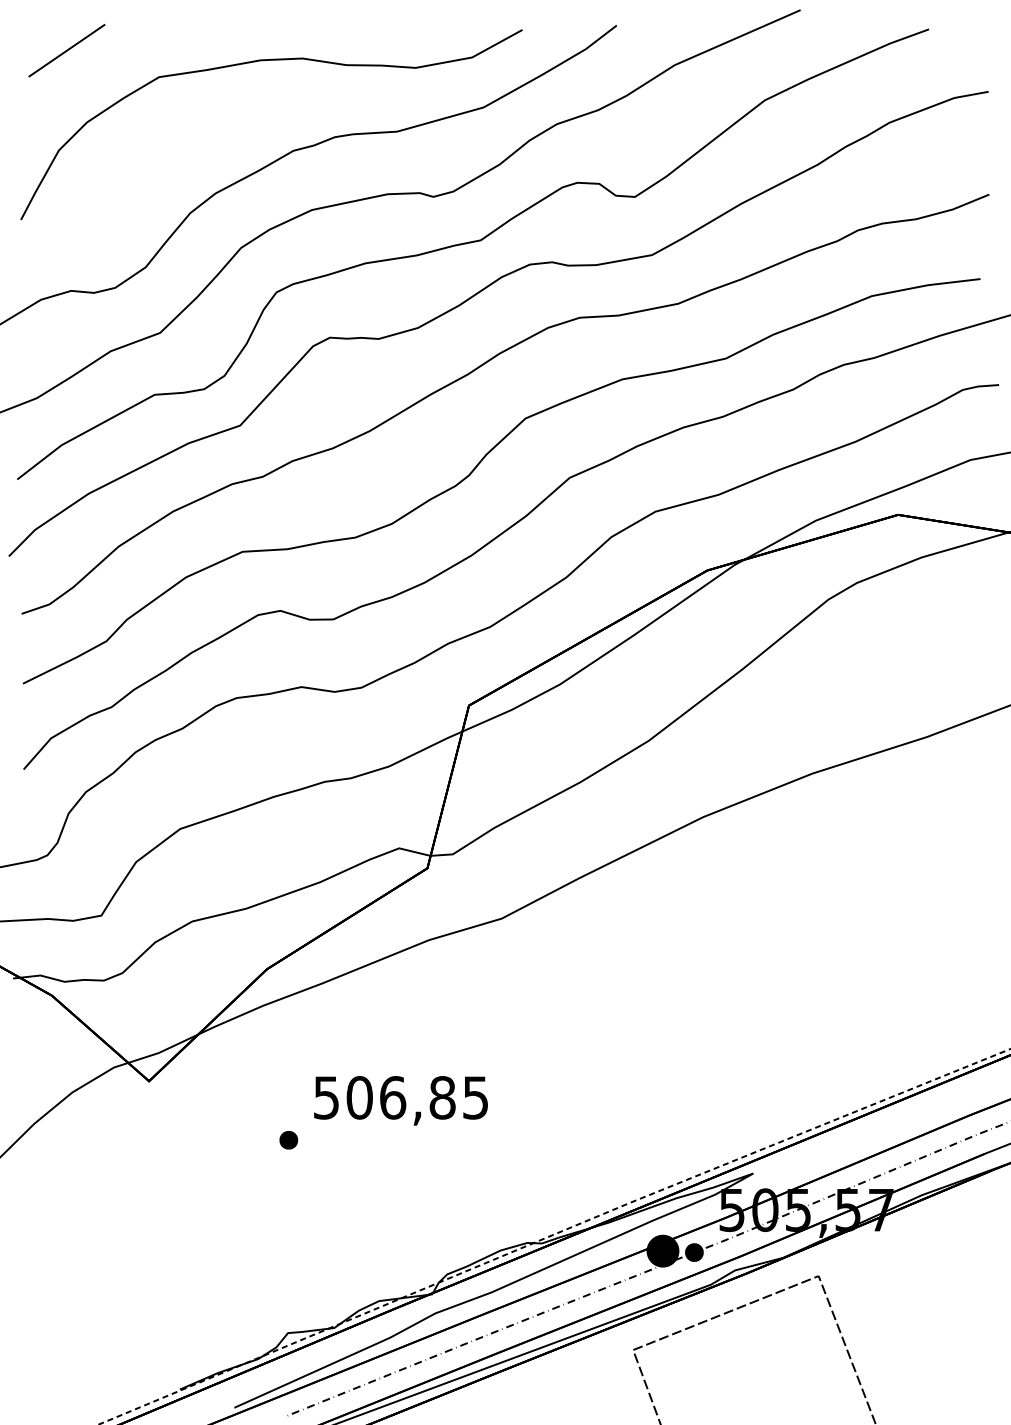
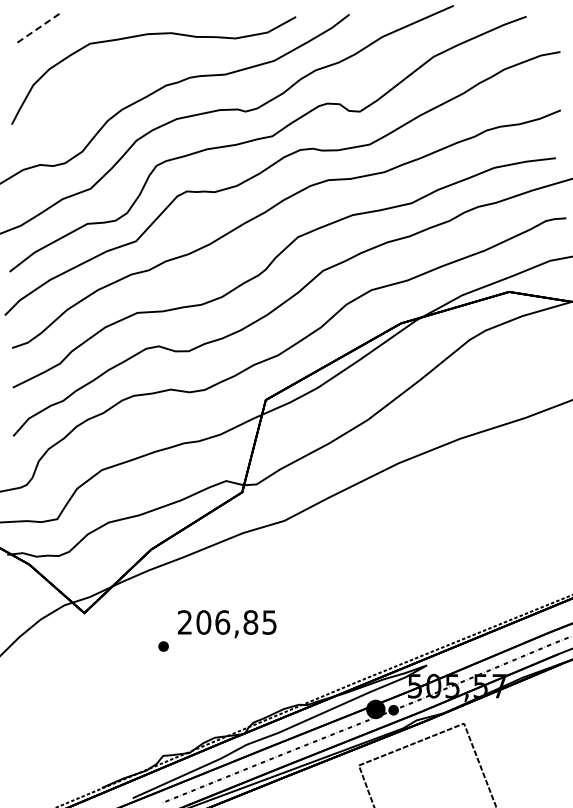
line: (66, 52) -> (37, 29), solid -> dashed
text: (325, 1097) -> (184, 622), 506,85 -> 206,85

